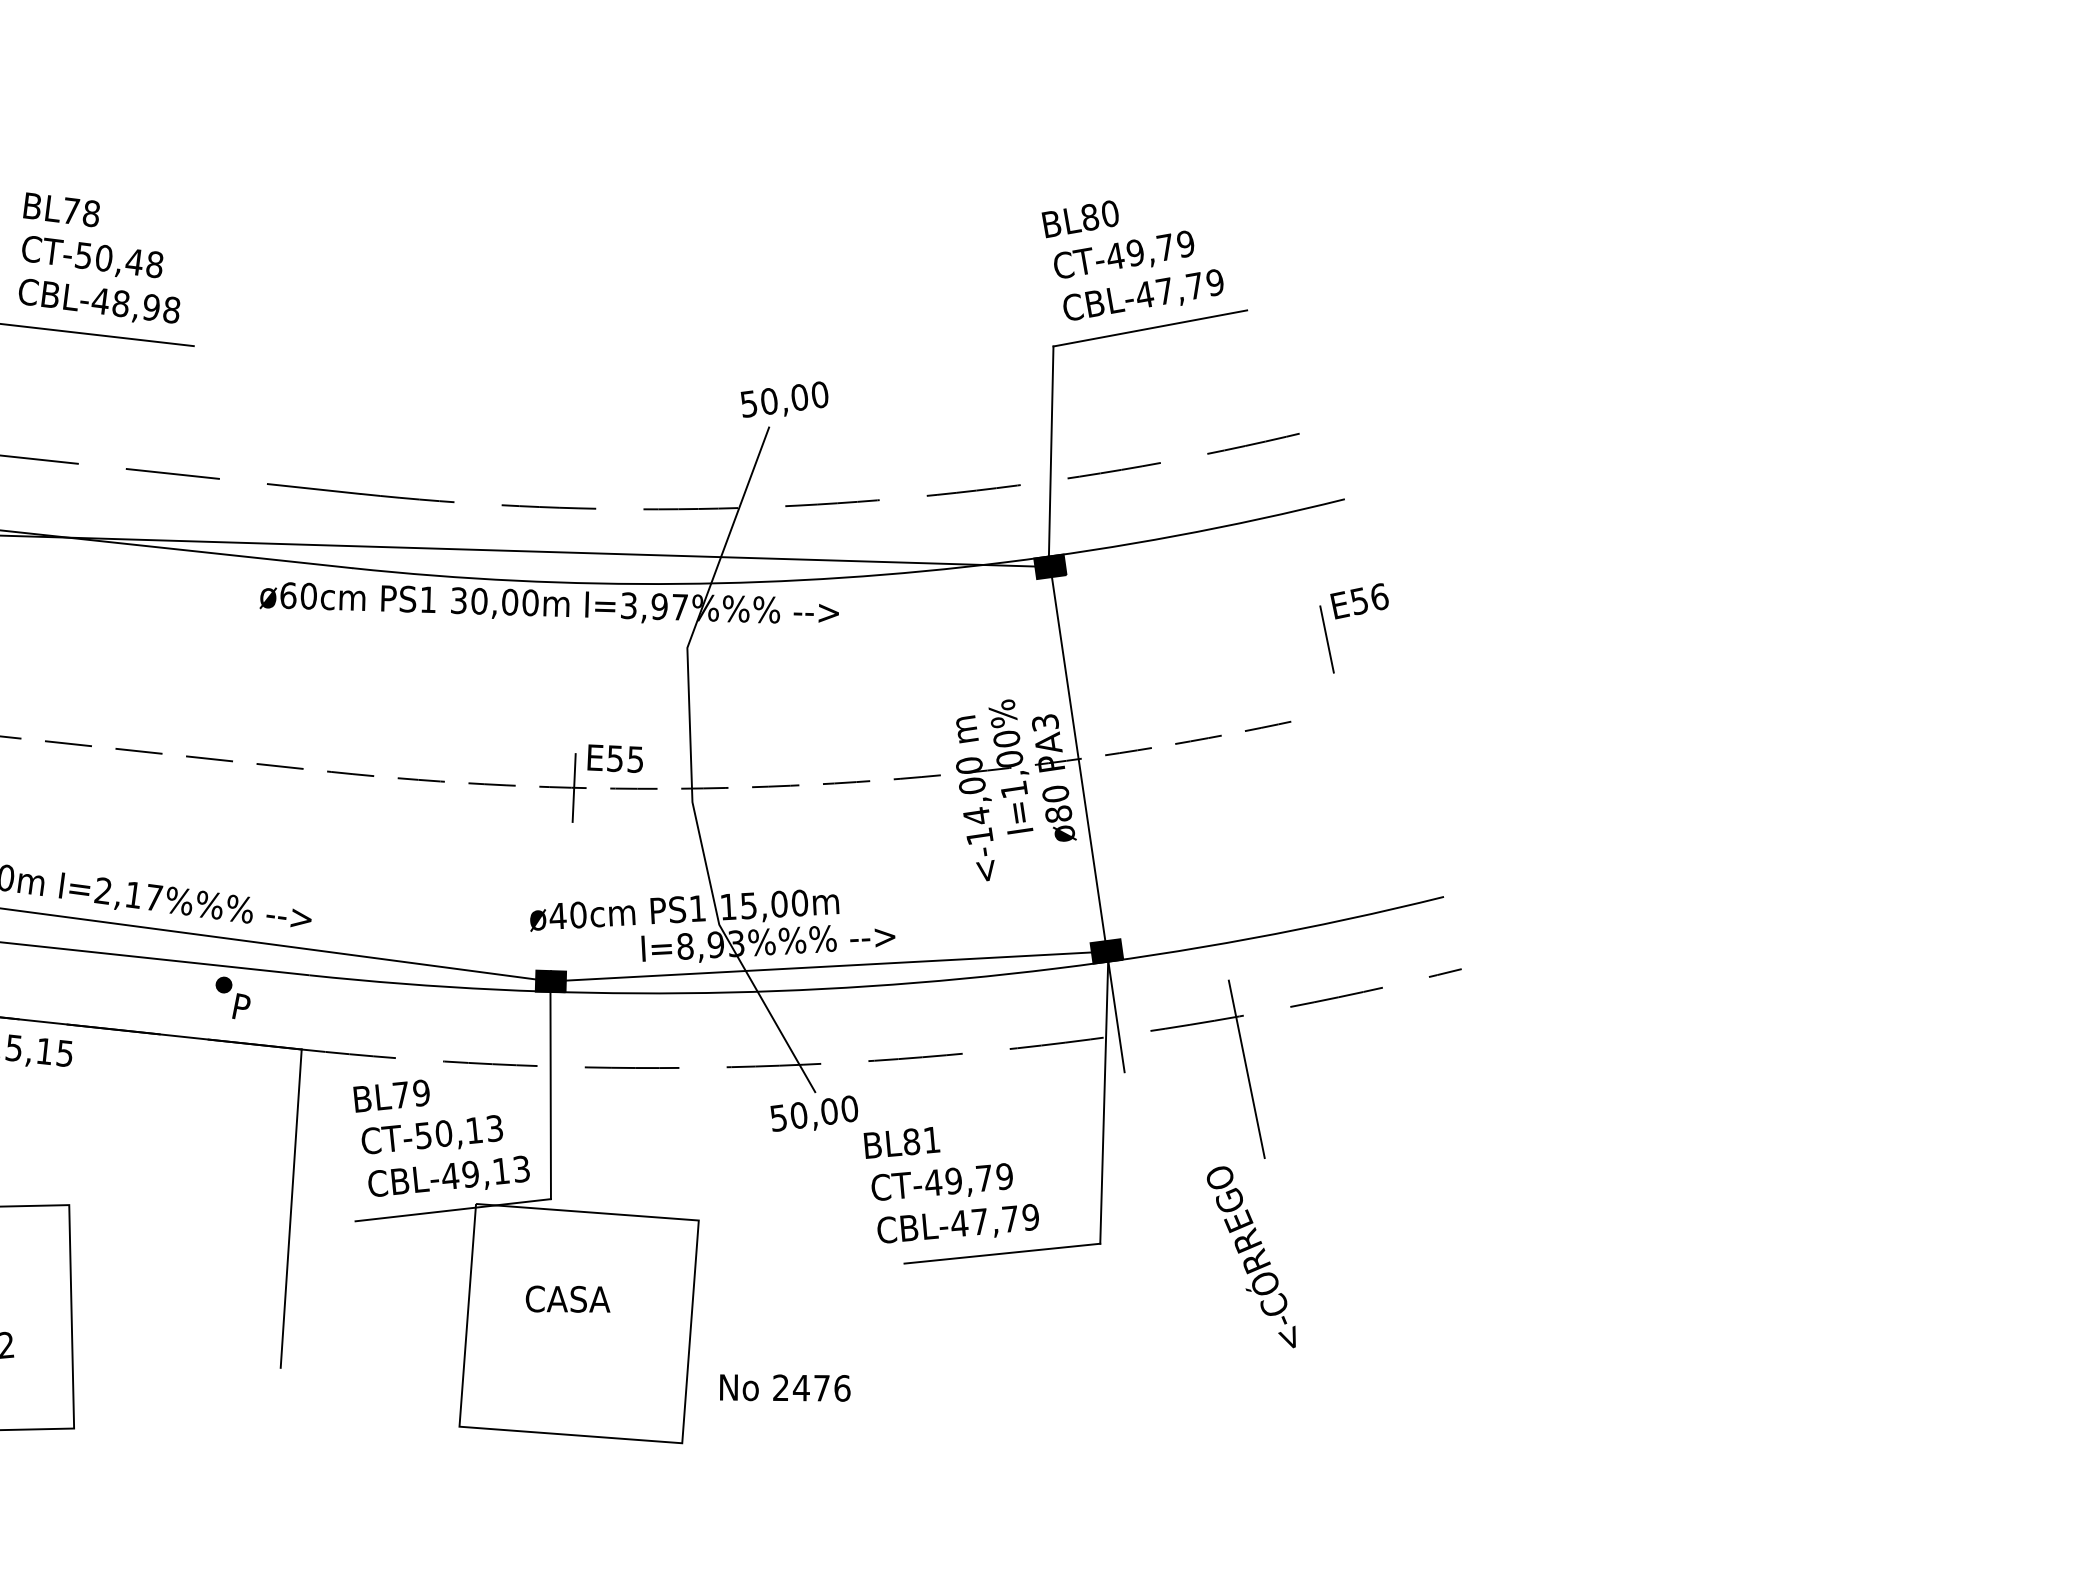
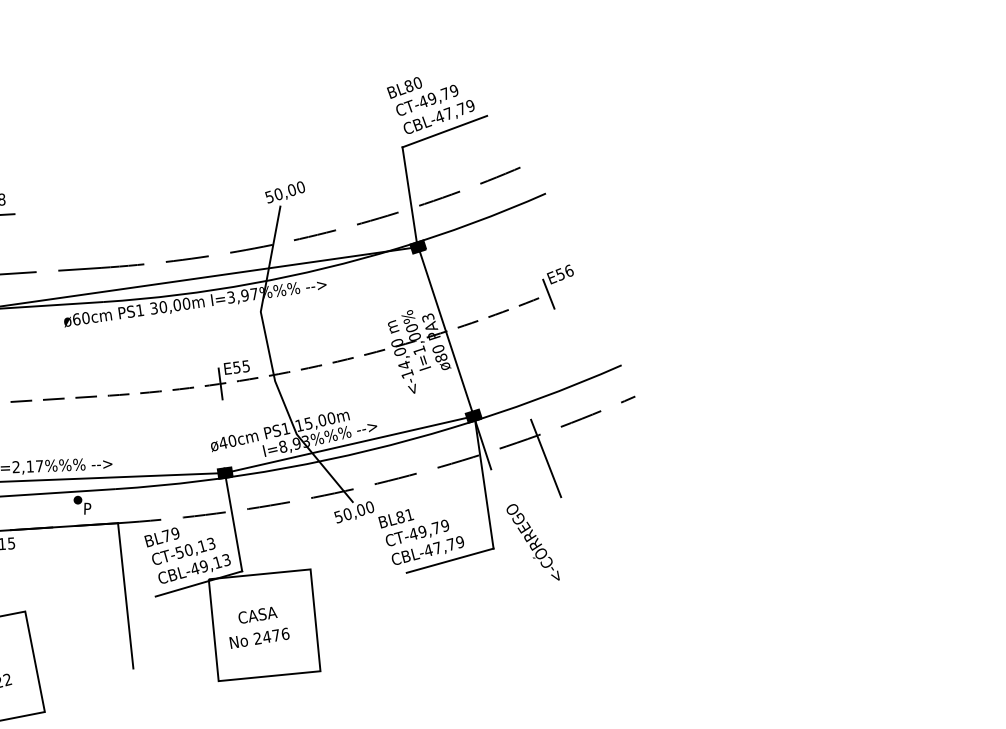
part: (1348, 626) -> (557, 286), moved
text: (1250, 1256) -> (532, 542), moved
text: (785, 1386) -> (259, 637), moved

